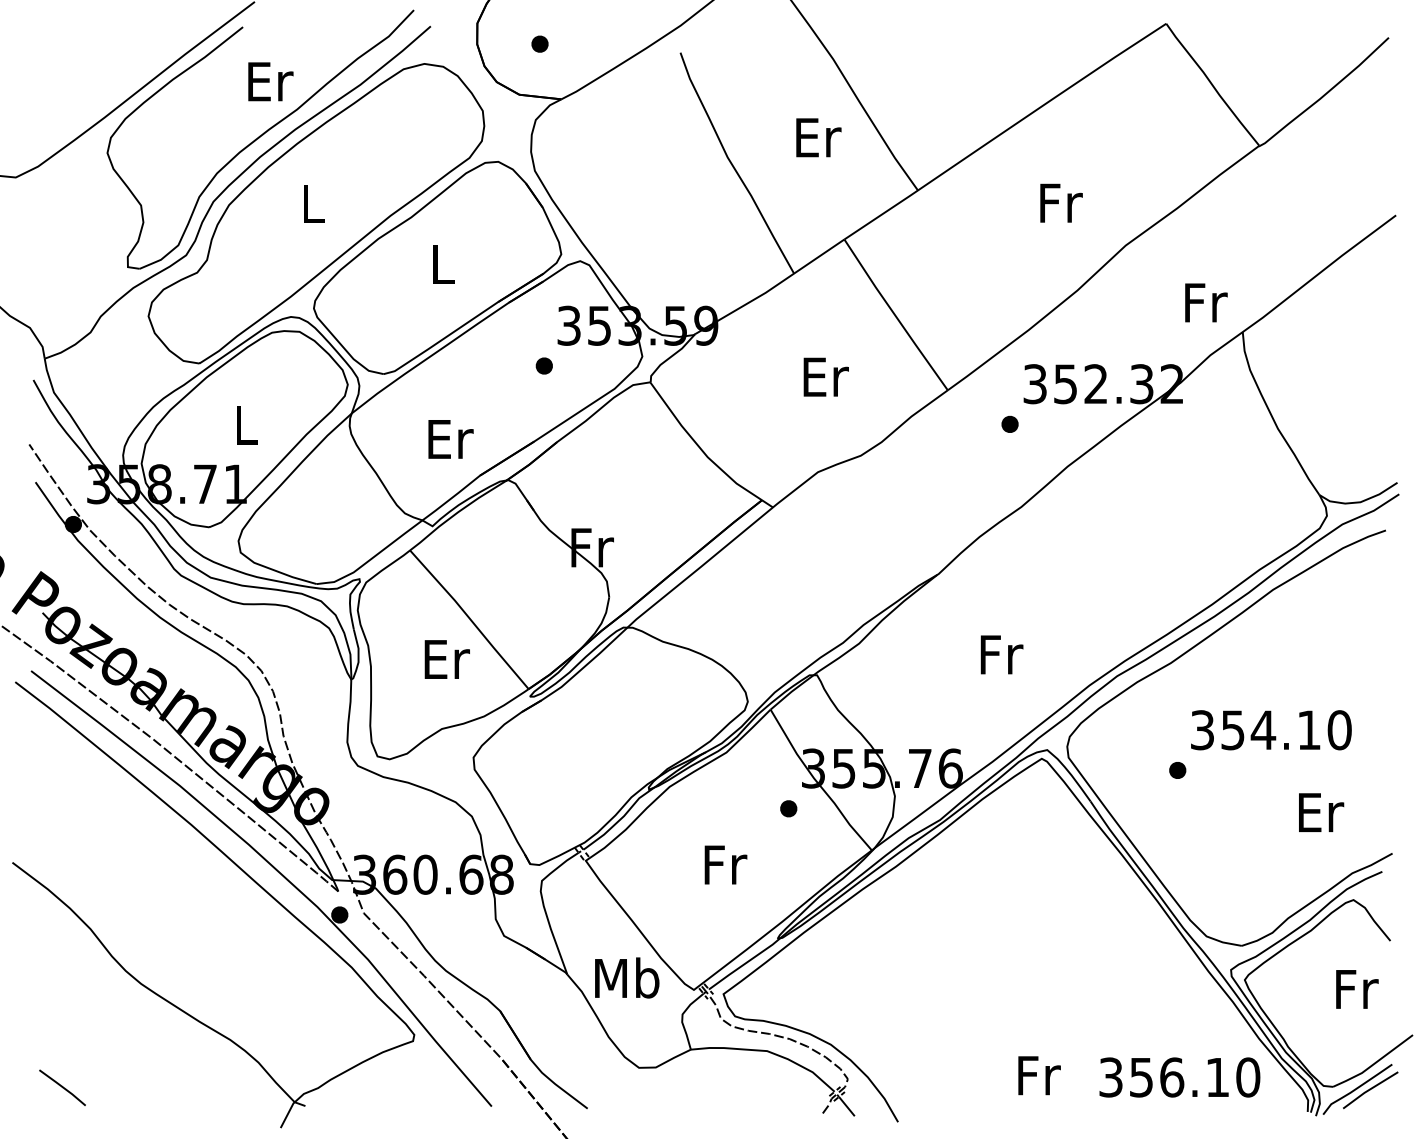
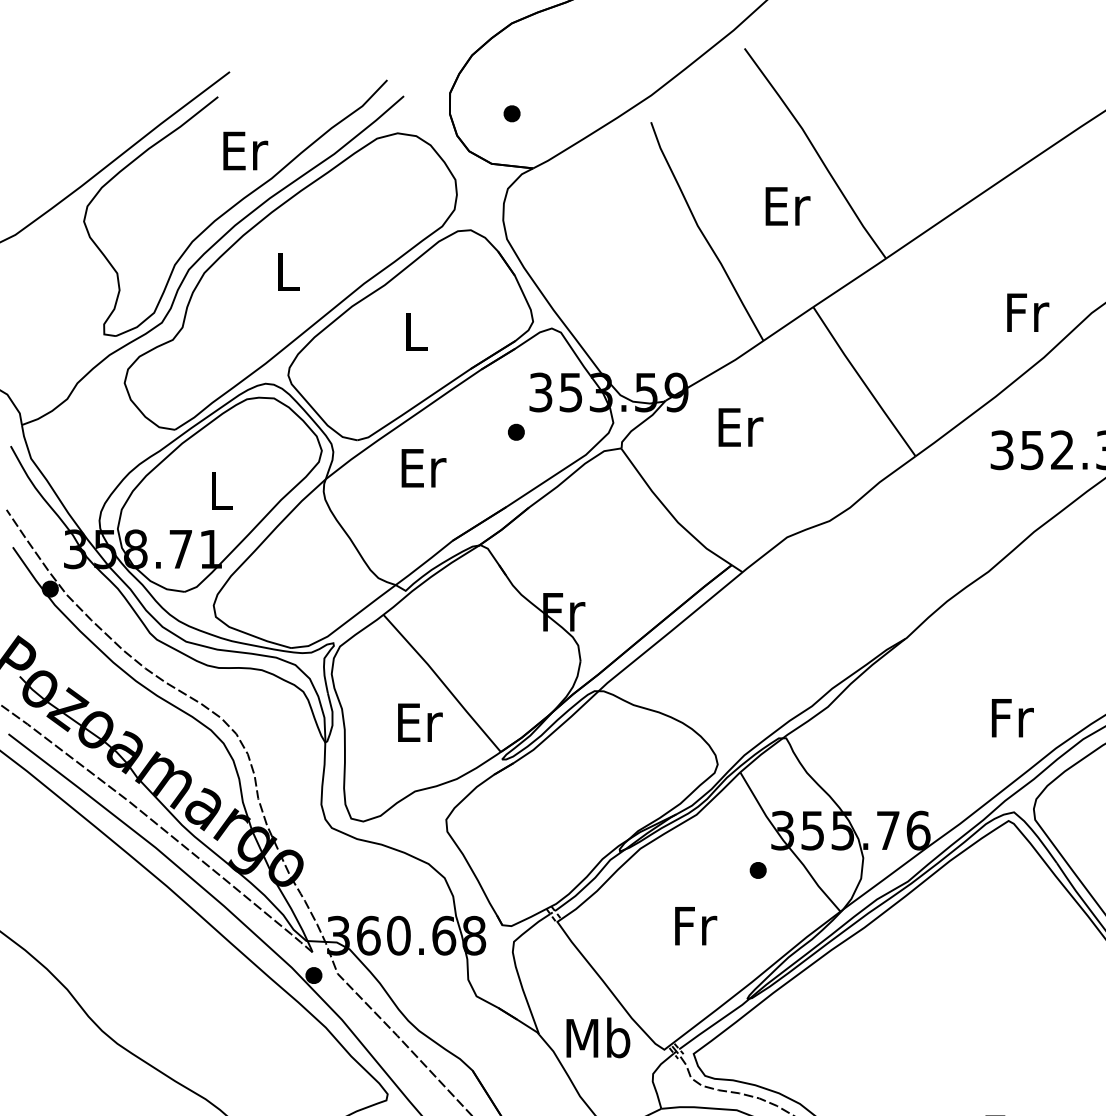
text: (1061, 202) -> (1028, 312), moved
text: (825, 376) -> (740, 426), moved
part: (1009, 423) -> (976, 489), removed
text: (450, 439) -> (423, 468), moved
text: (1001, 654) -> (1012, 717), moved

